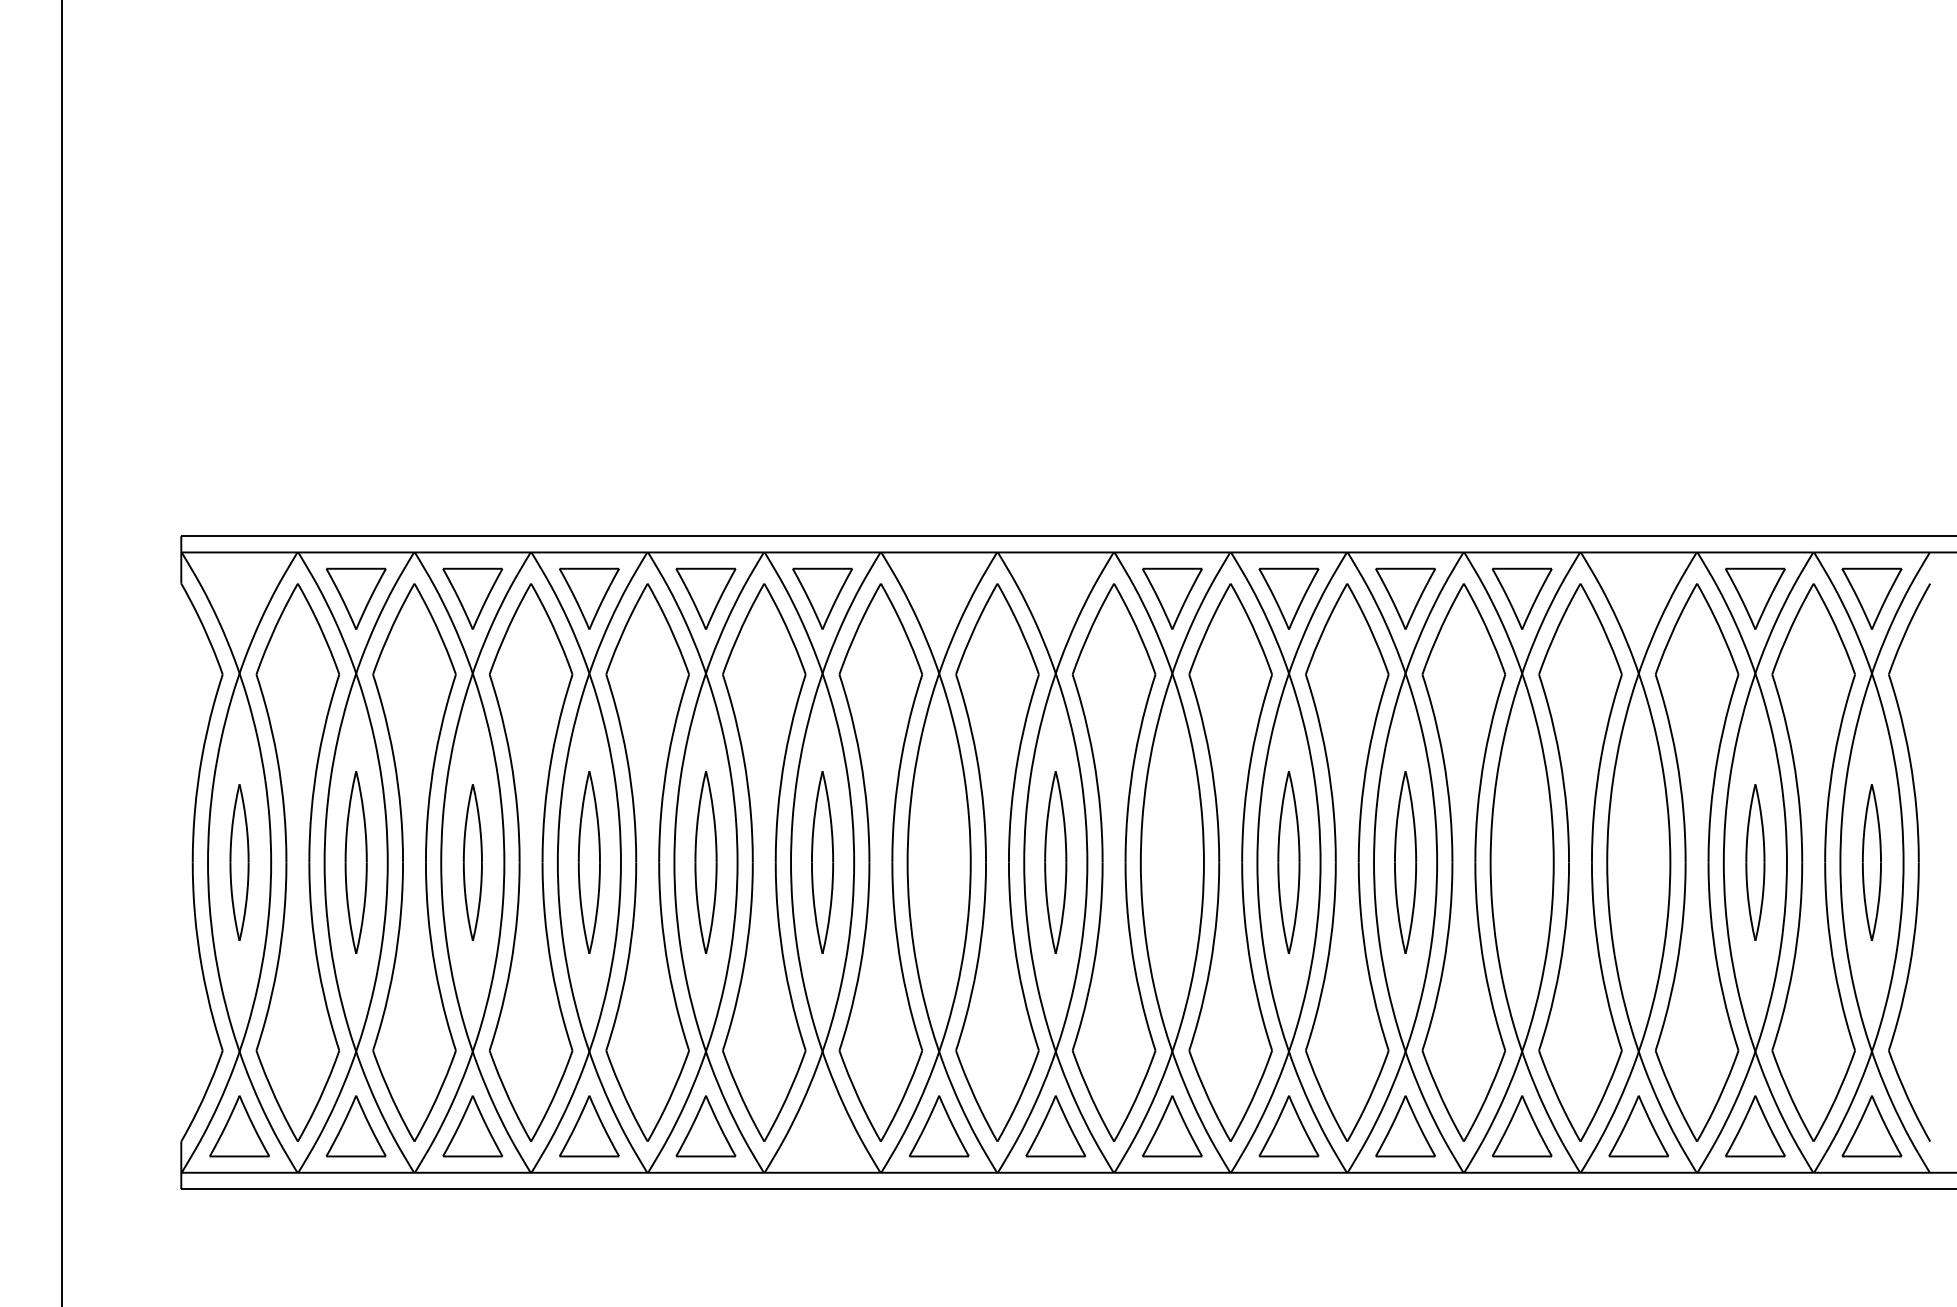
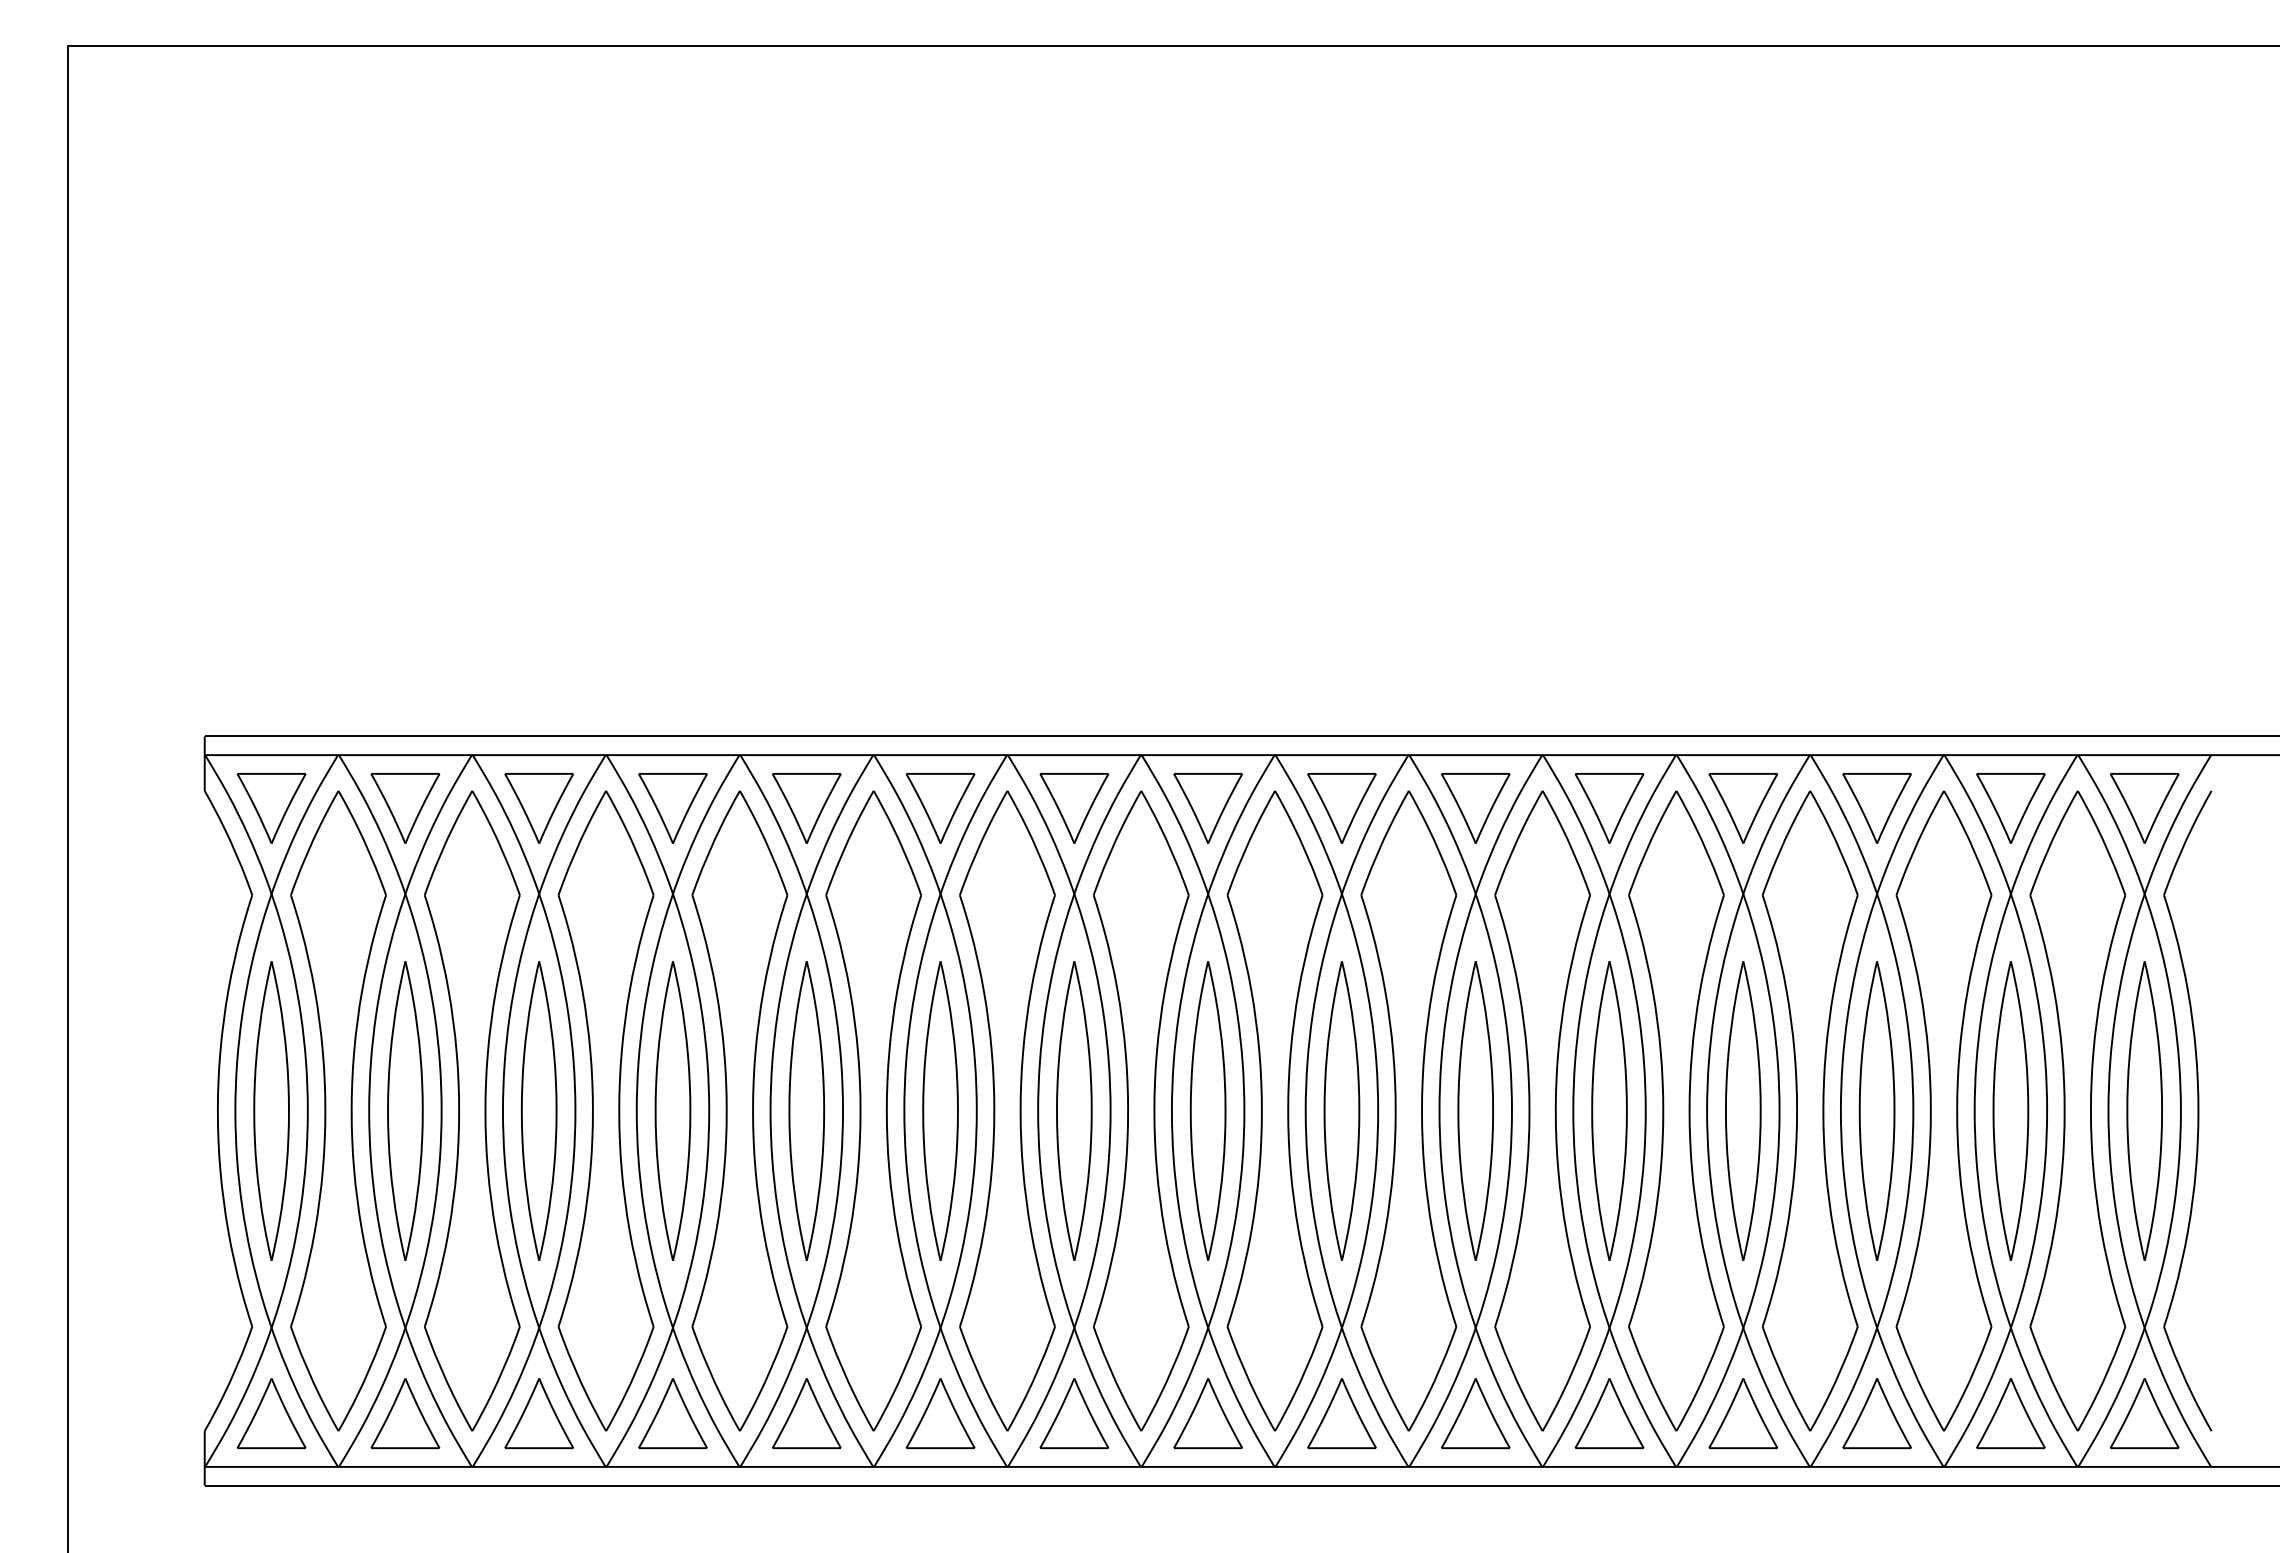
part: (239, 598) -> (271, 808), added
part: (939, 598) -> (1074, 808), added
part: (1055, 598) -> (1207, 808), added
part: (1638, 598) -> (1876, 808), added
part: (239, 862) -> (271, 1110), size x1.67
part: (356, 862) -> (405, 1110), size x1.43
part: (473, 862) -> (539, 1110), size x1.67
part: (588, 862) -> (672, 1110), size x1.43
part: (705, 862) -> (806, 1110), size x1.43
part: (822, 862) -> (940, 1110), size x1.43
part: (939, 862) -> (1074, 1110), added
part: (1055, 862) -> (1207, 1110), size x1.43
part: (1171, 862) -> (1341, 1110), added
part: (1288, 862) -> (1475, 1110), size x1.43
part: (1405, 862) -> (1609, 1110), size x1.43
part: (1522, 862) -> (1743, 1110), added
part: (1638, 862) -> (1876, 1110), added
part: (1755, 862) -> (2010, 1110), size x1.67
part: (1871, 862) -> (2144, 1110), size x1.67
part: (822, 1126) -> (940, 1413), added

